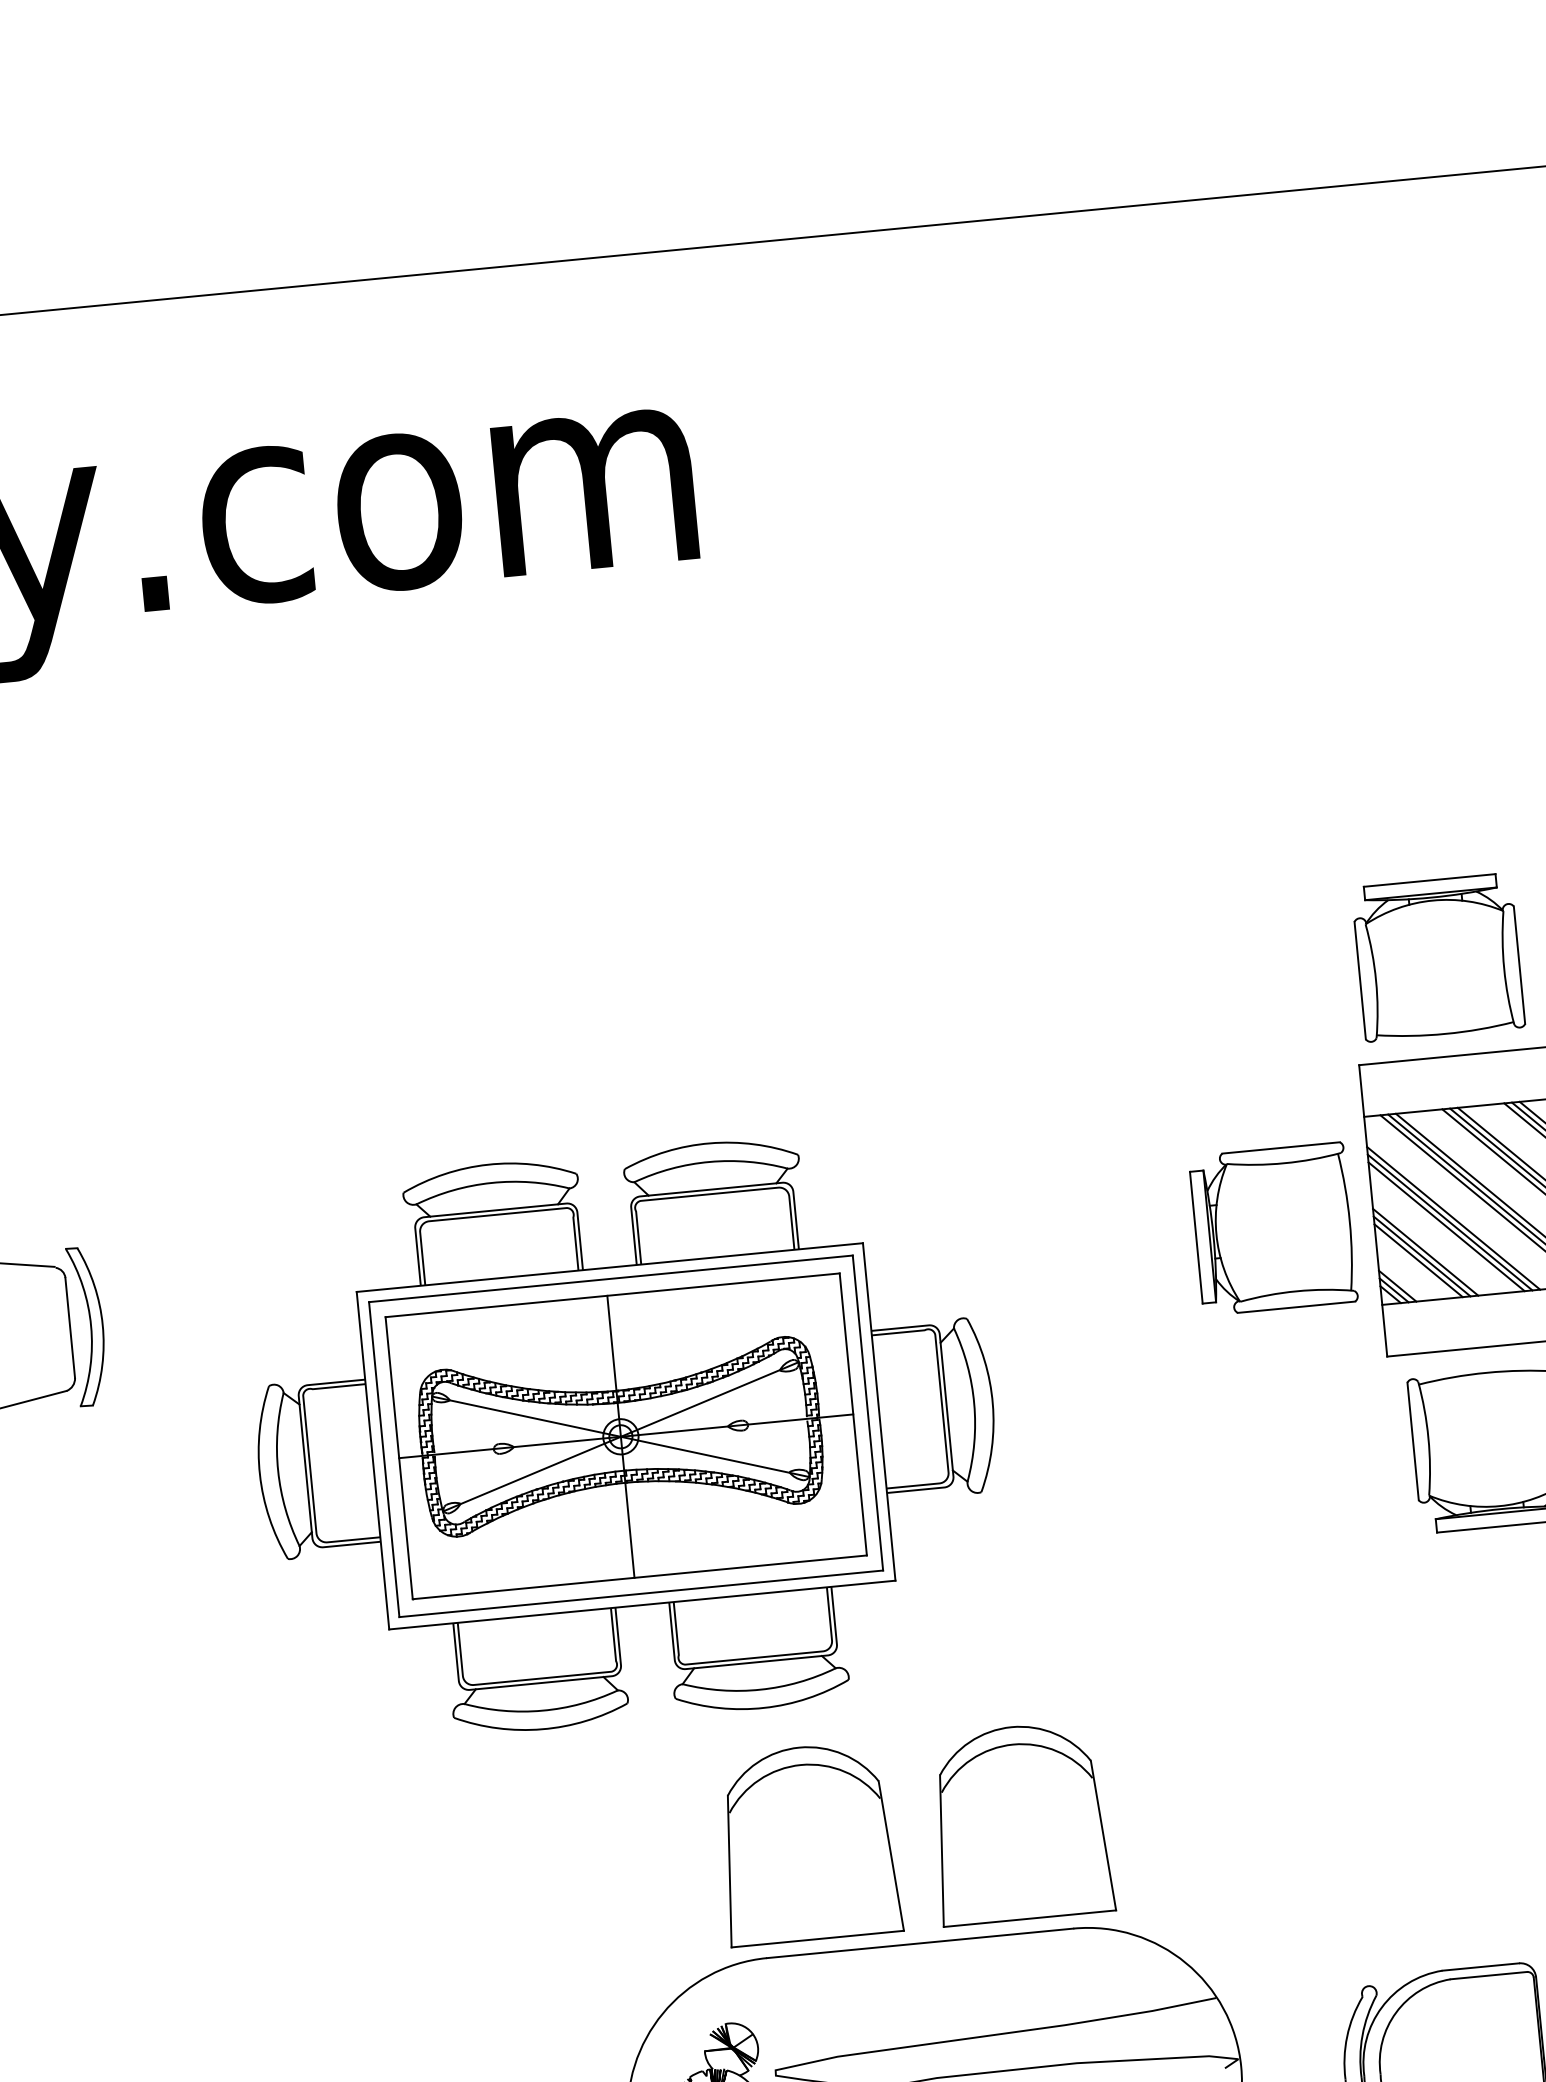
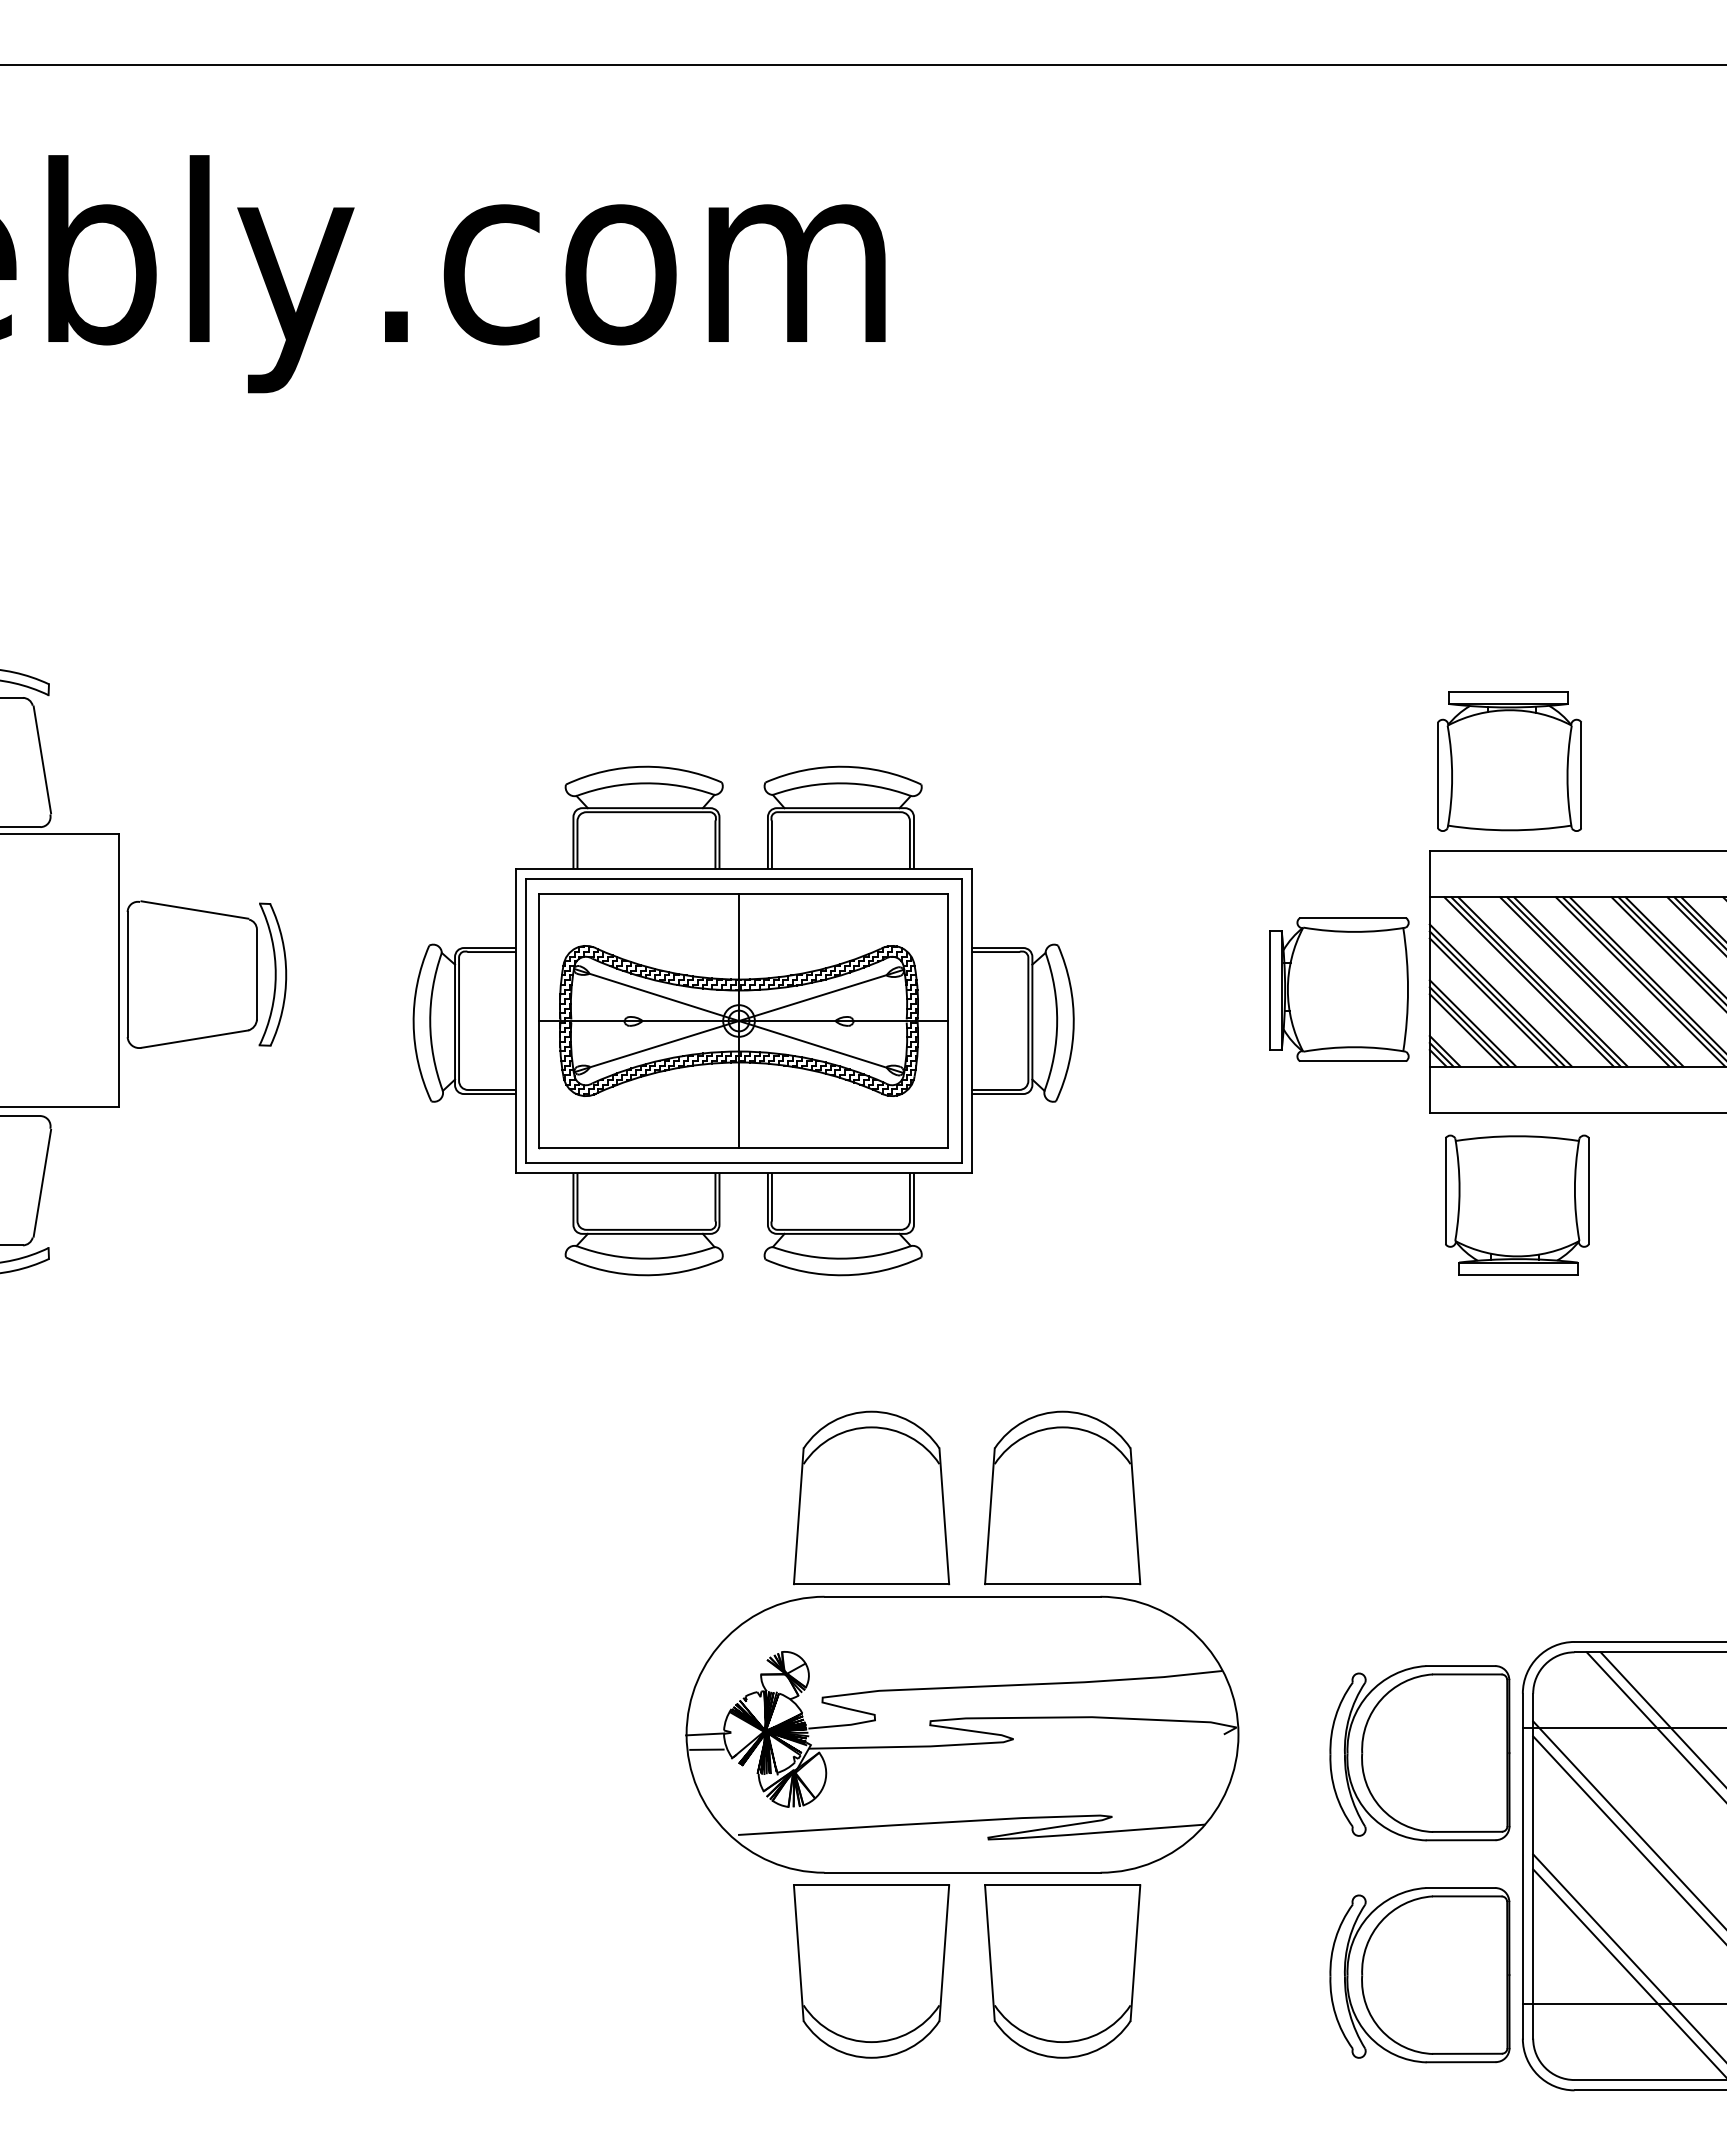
part: (625, 1435) -> (743, 1020), moved

